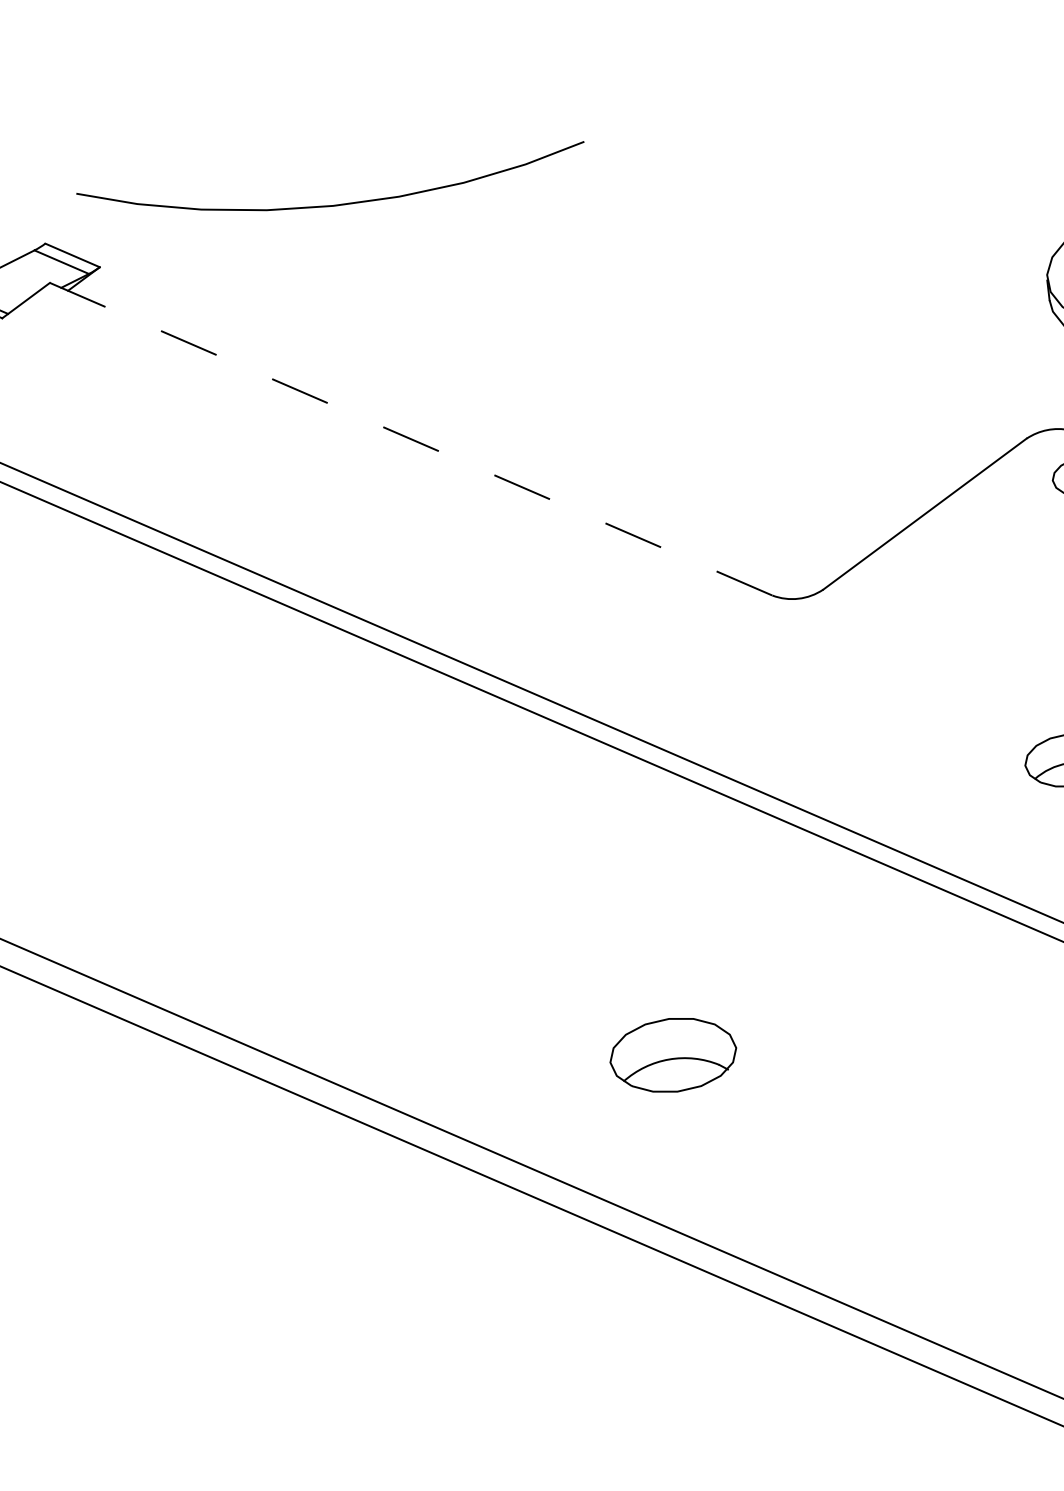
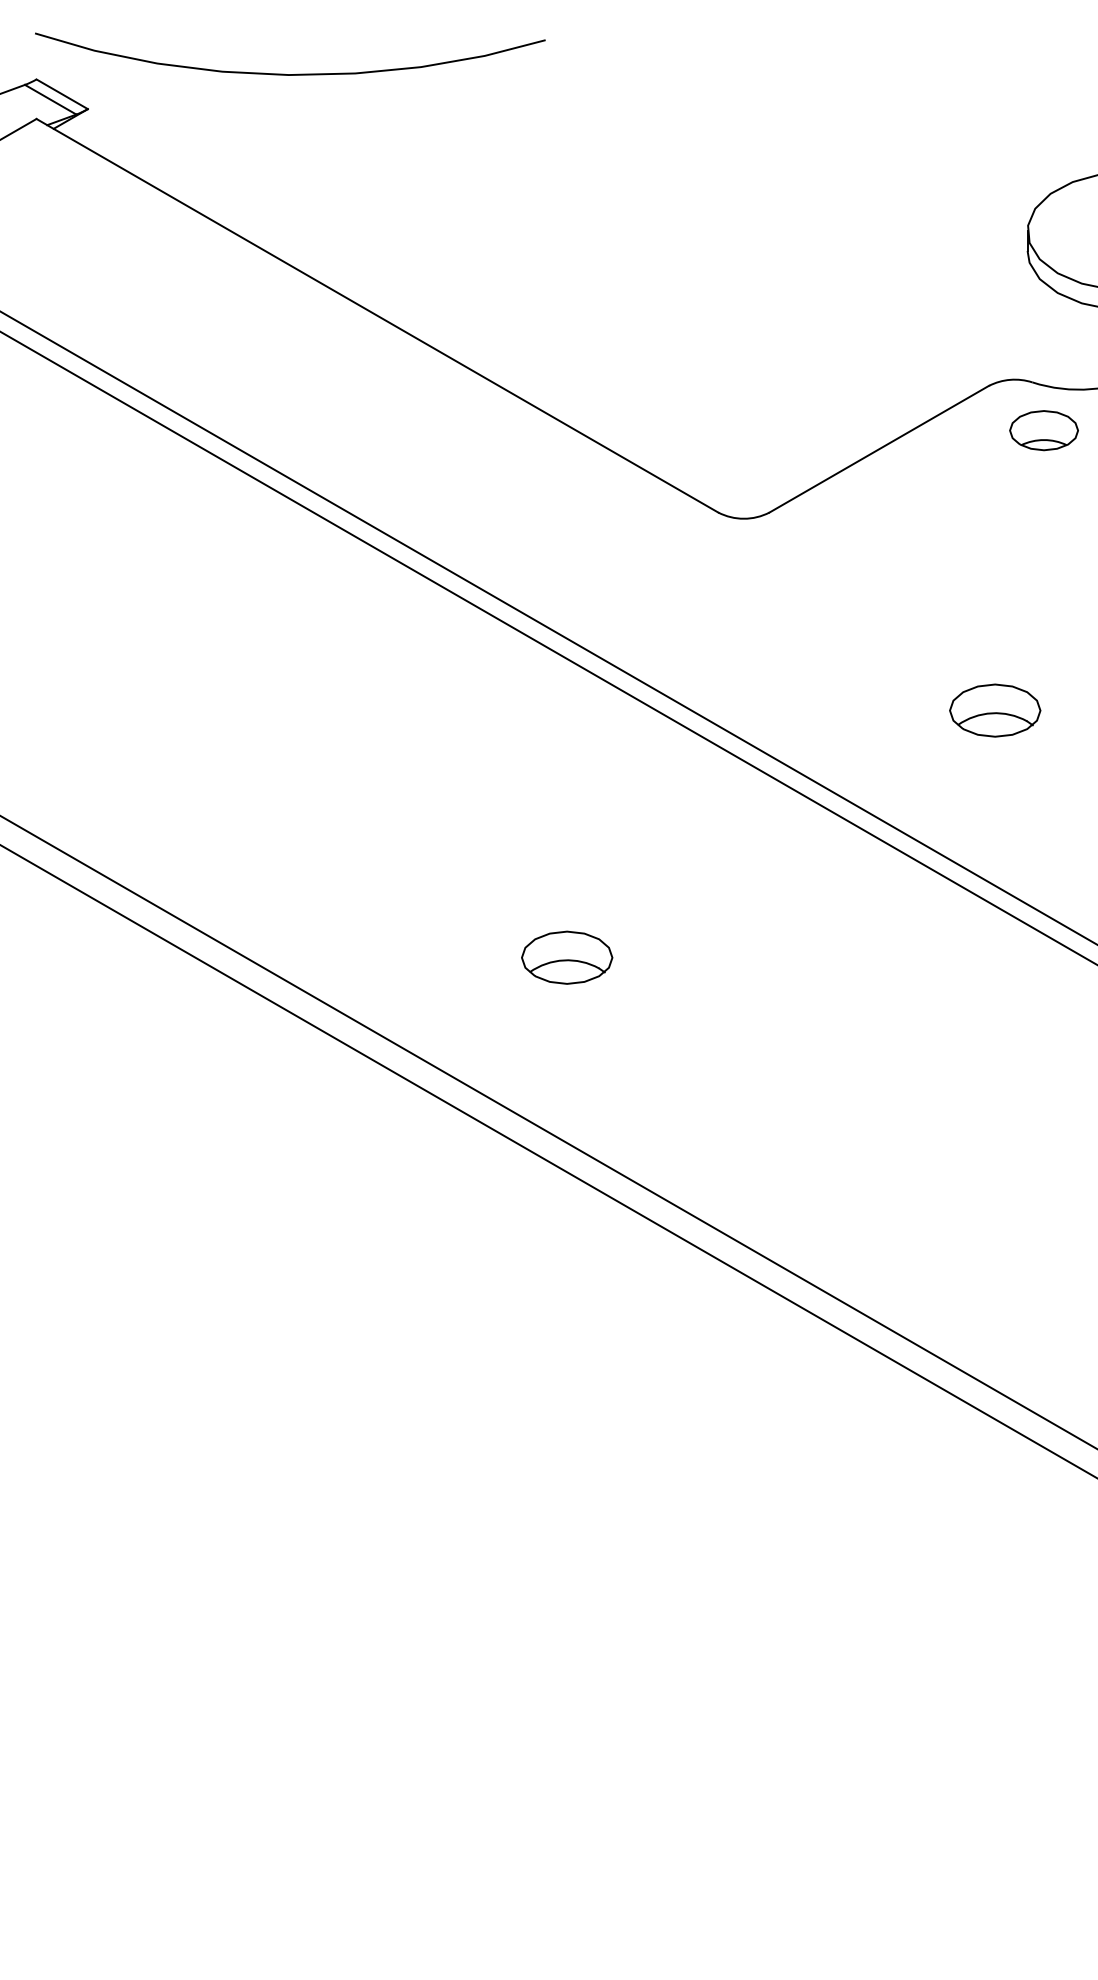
curve: (328, 204) -> (284, 73), moved
line: (411, 438) -> (377, 315), dashed -> solid
part: (673, 1054) -> (567, 957), size x0.71

